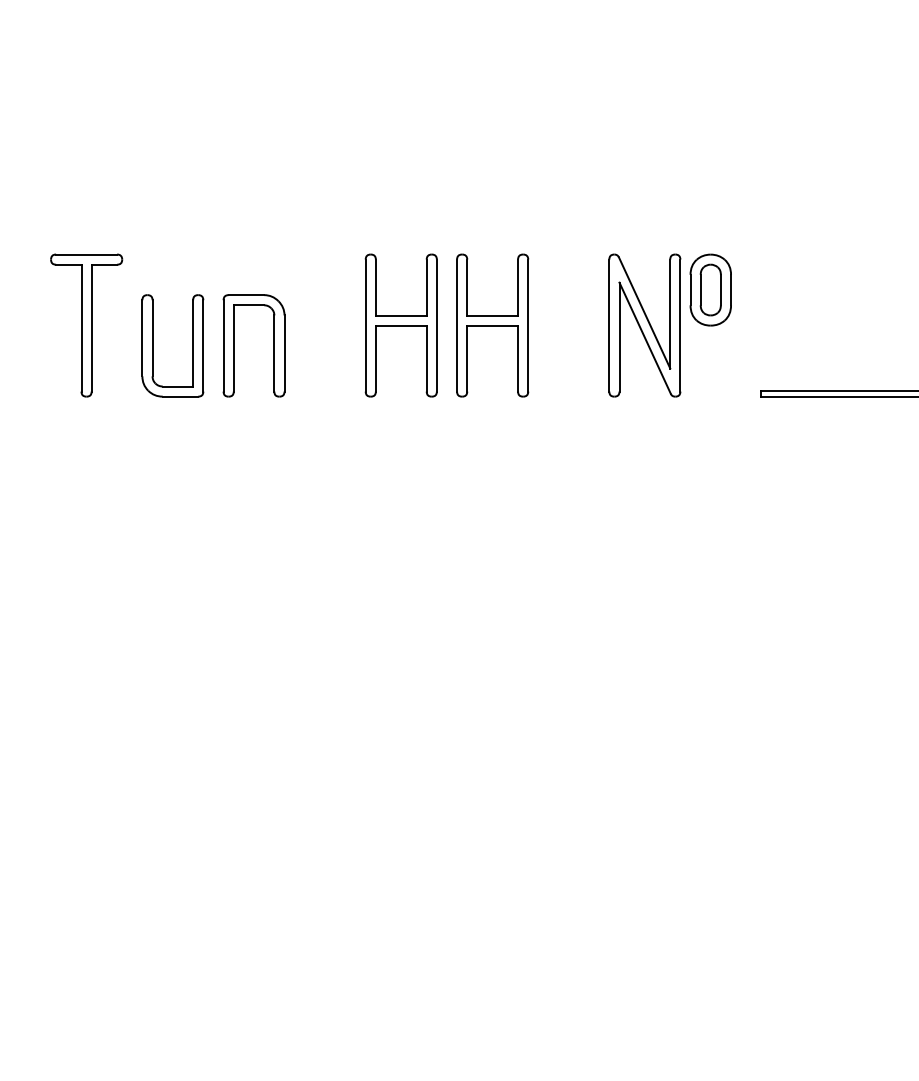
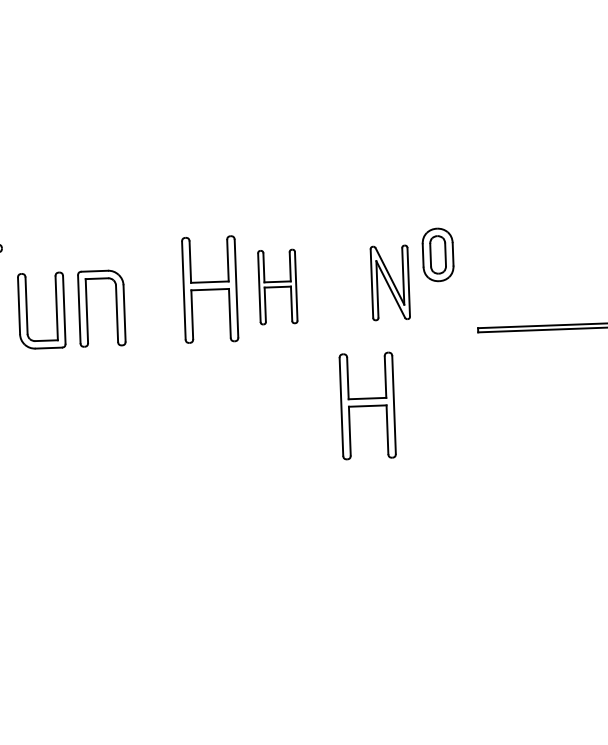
part: (492, 325) -> (277, 287), size x0.7
part: (644, 325) -> (390, 282), size x0.7
part: (607, 490) -> (367, 405), added

